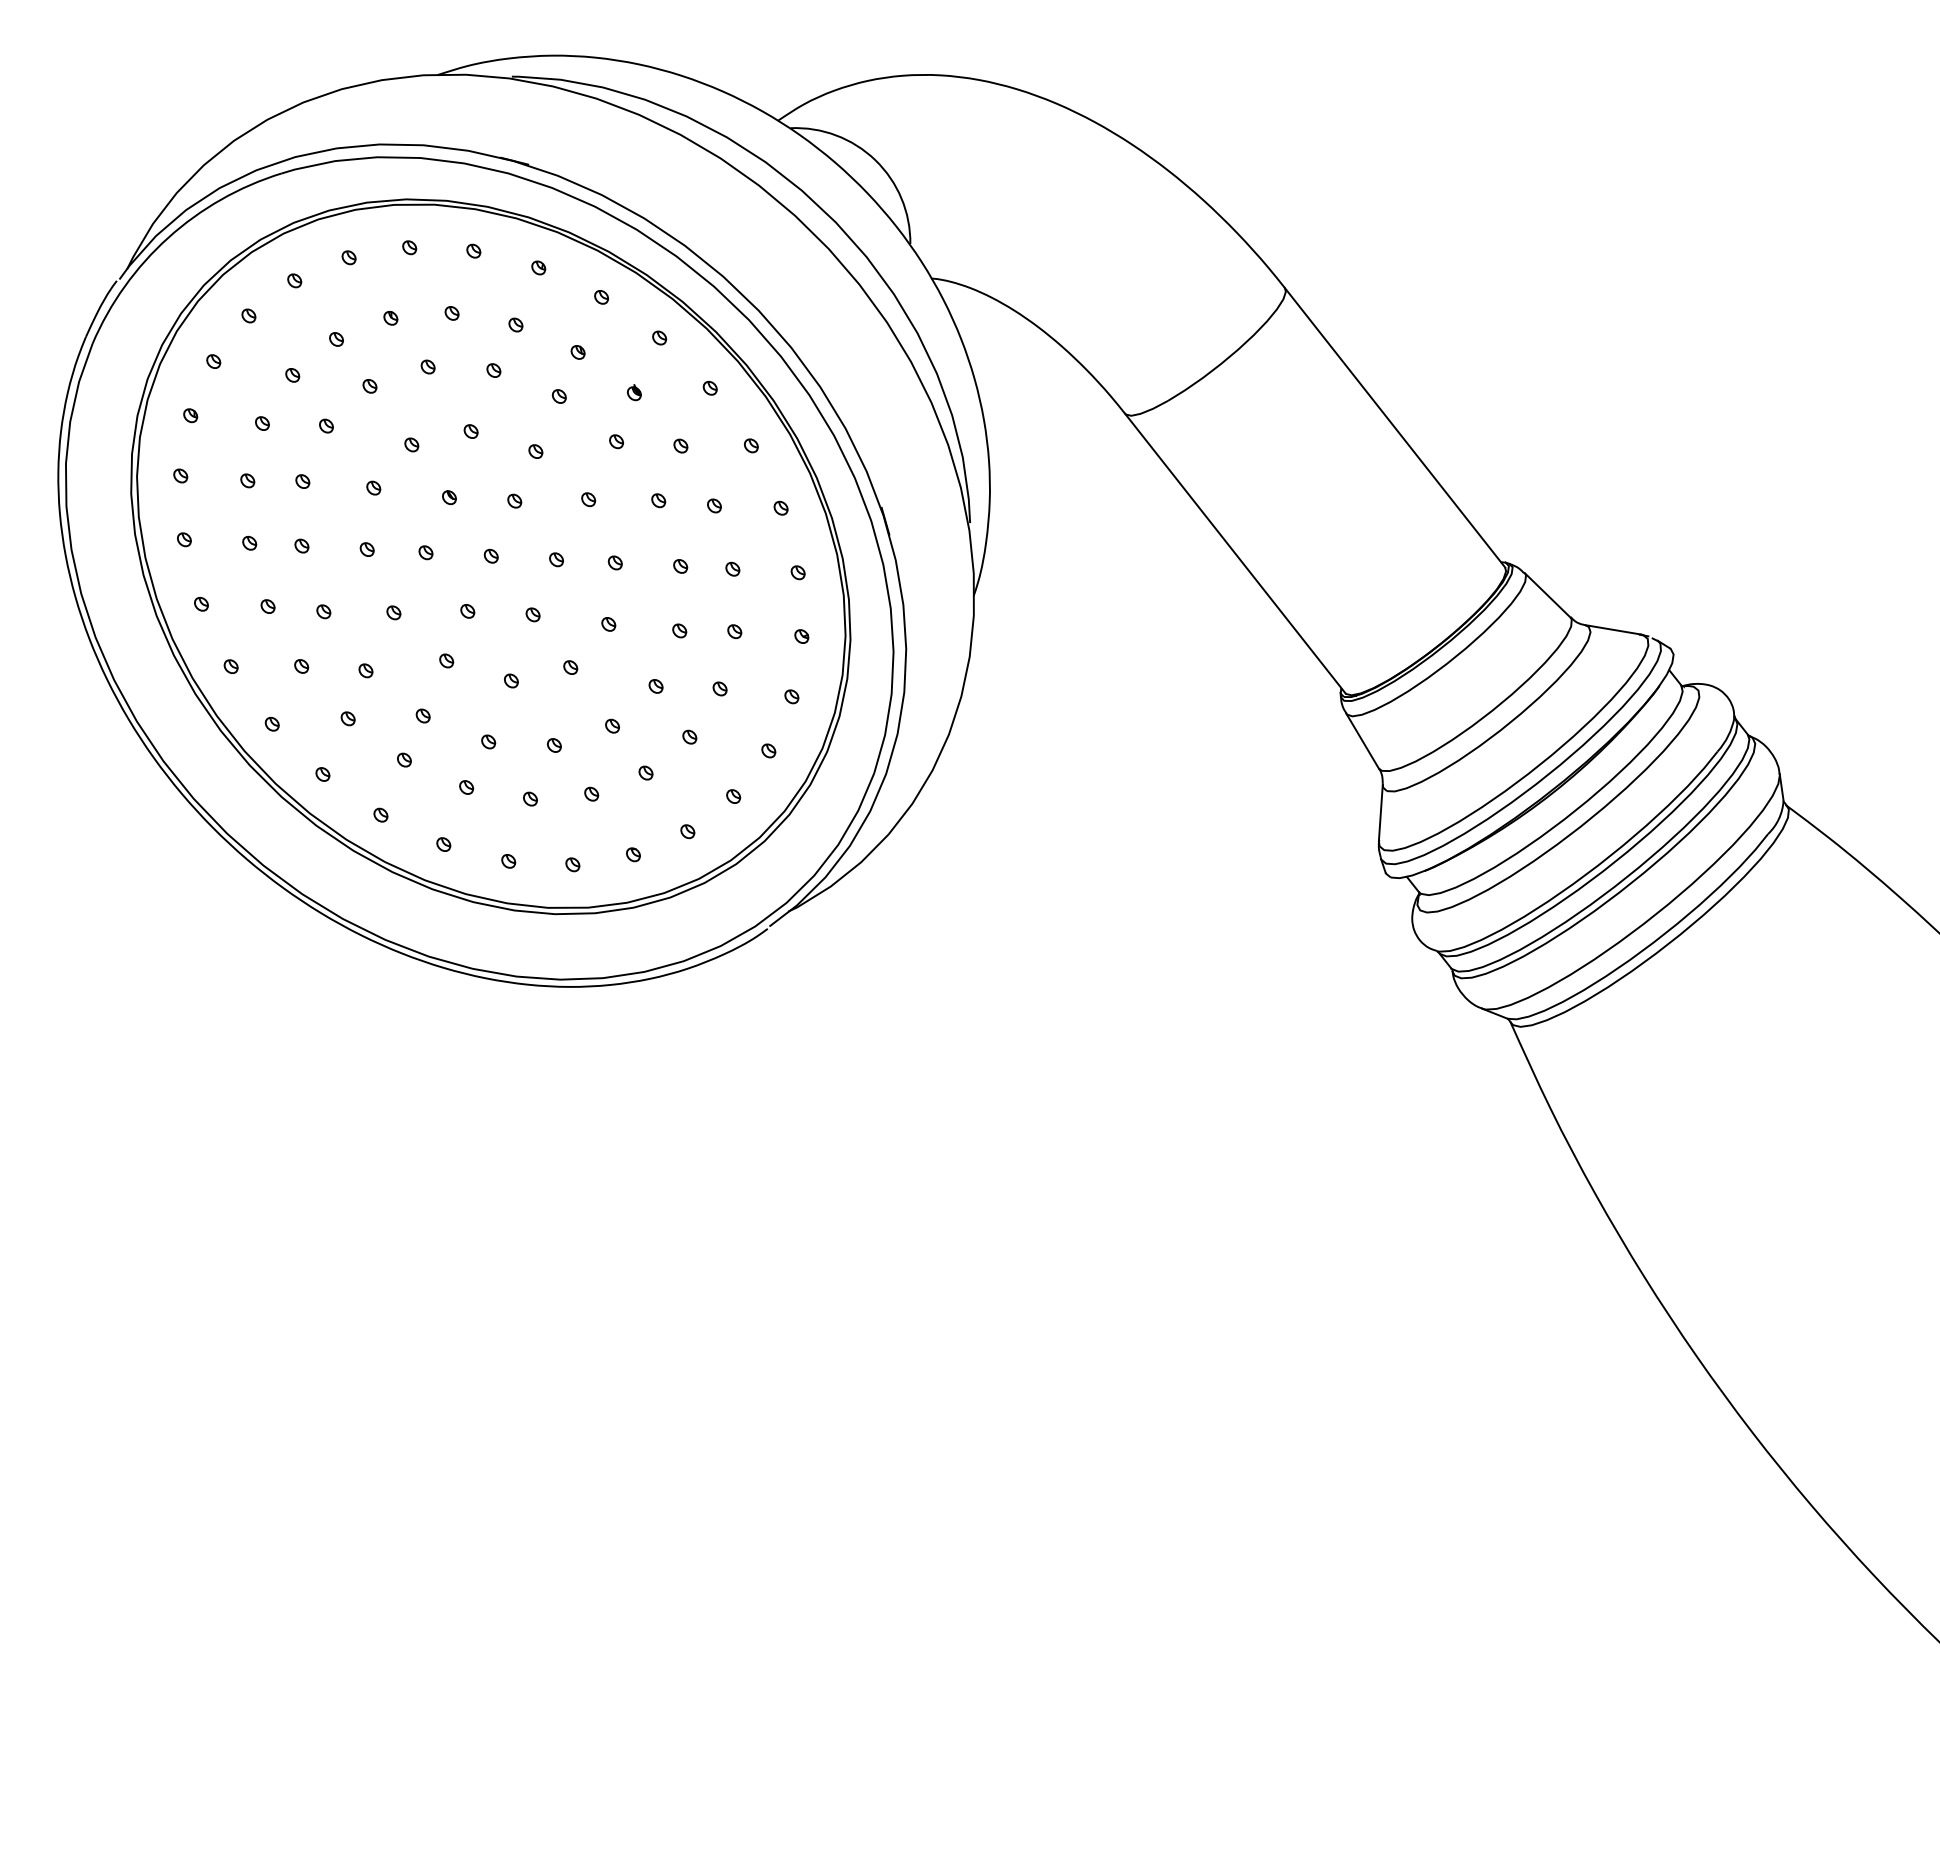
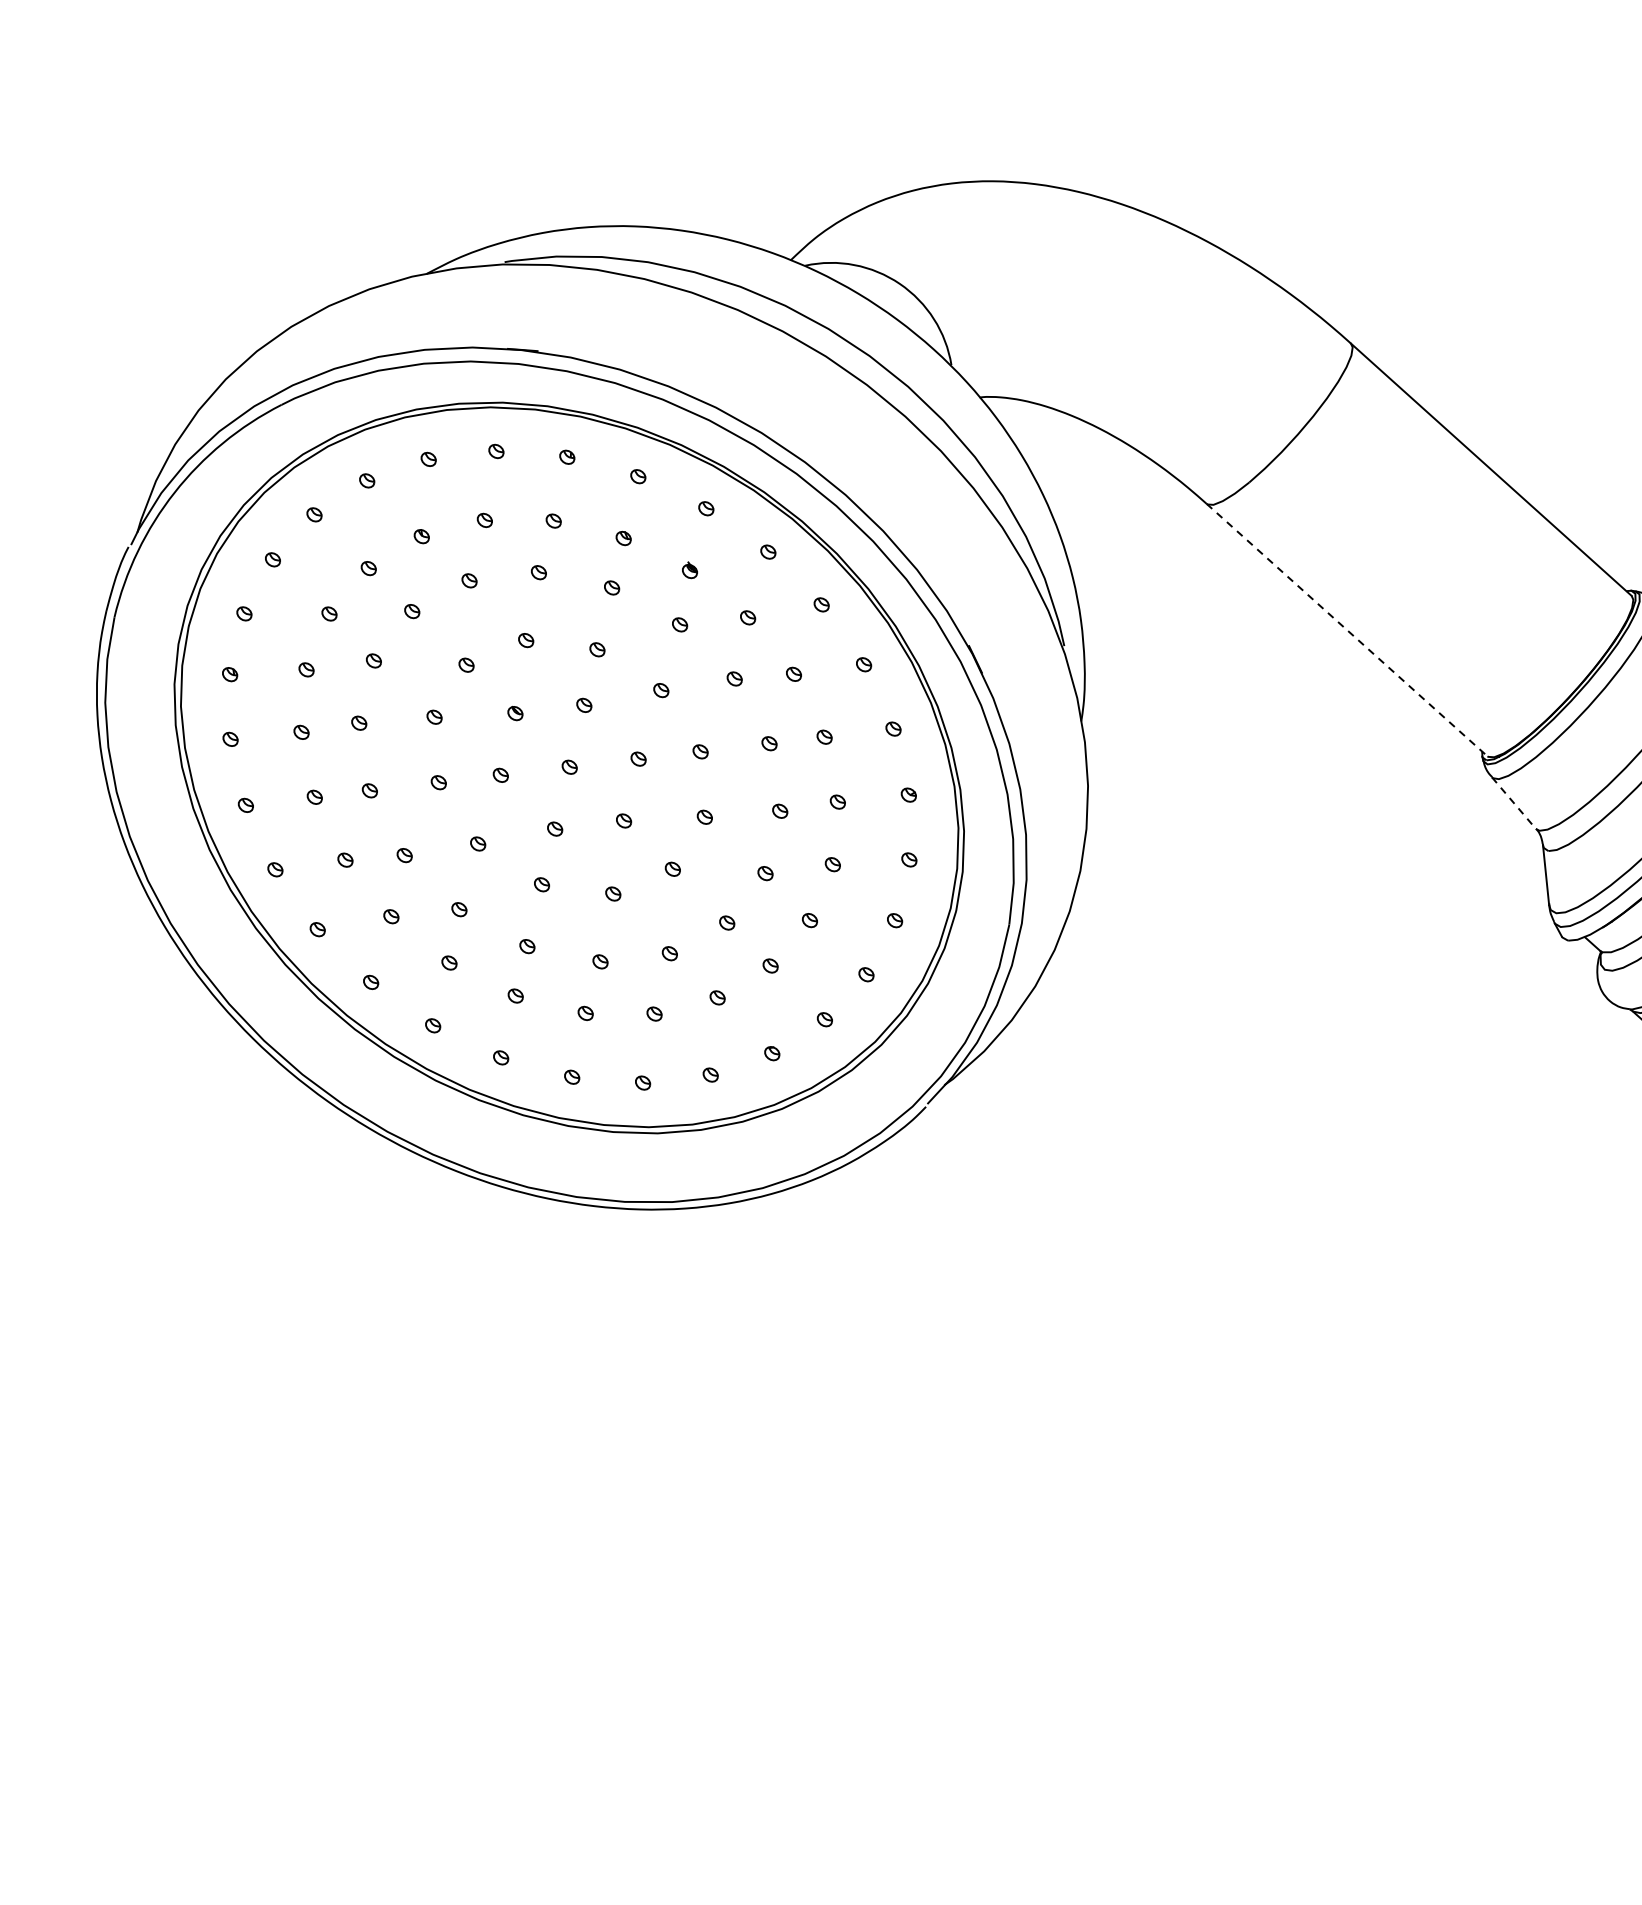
line: (1235, 553) -> (1347, 629), solid -> dashed
line: (1362, 741) -> (1513, 803), solid -> dashed

